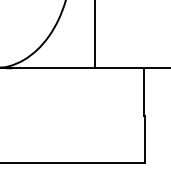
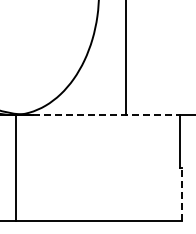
line: (78, 68) -> (106, 115), solid -> dashed
line: (144, 139) -> (181, 194), solid -> dashed

